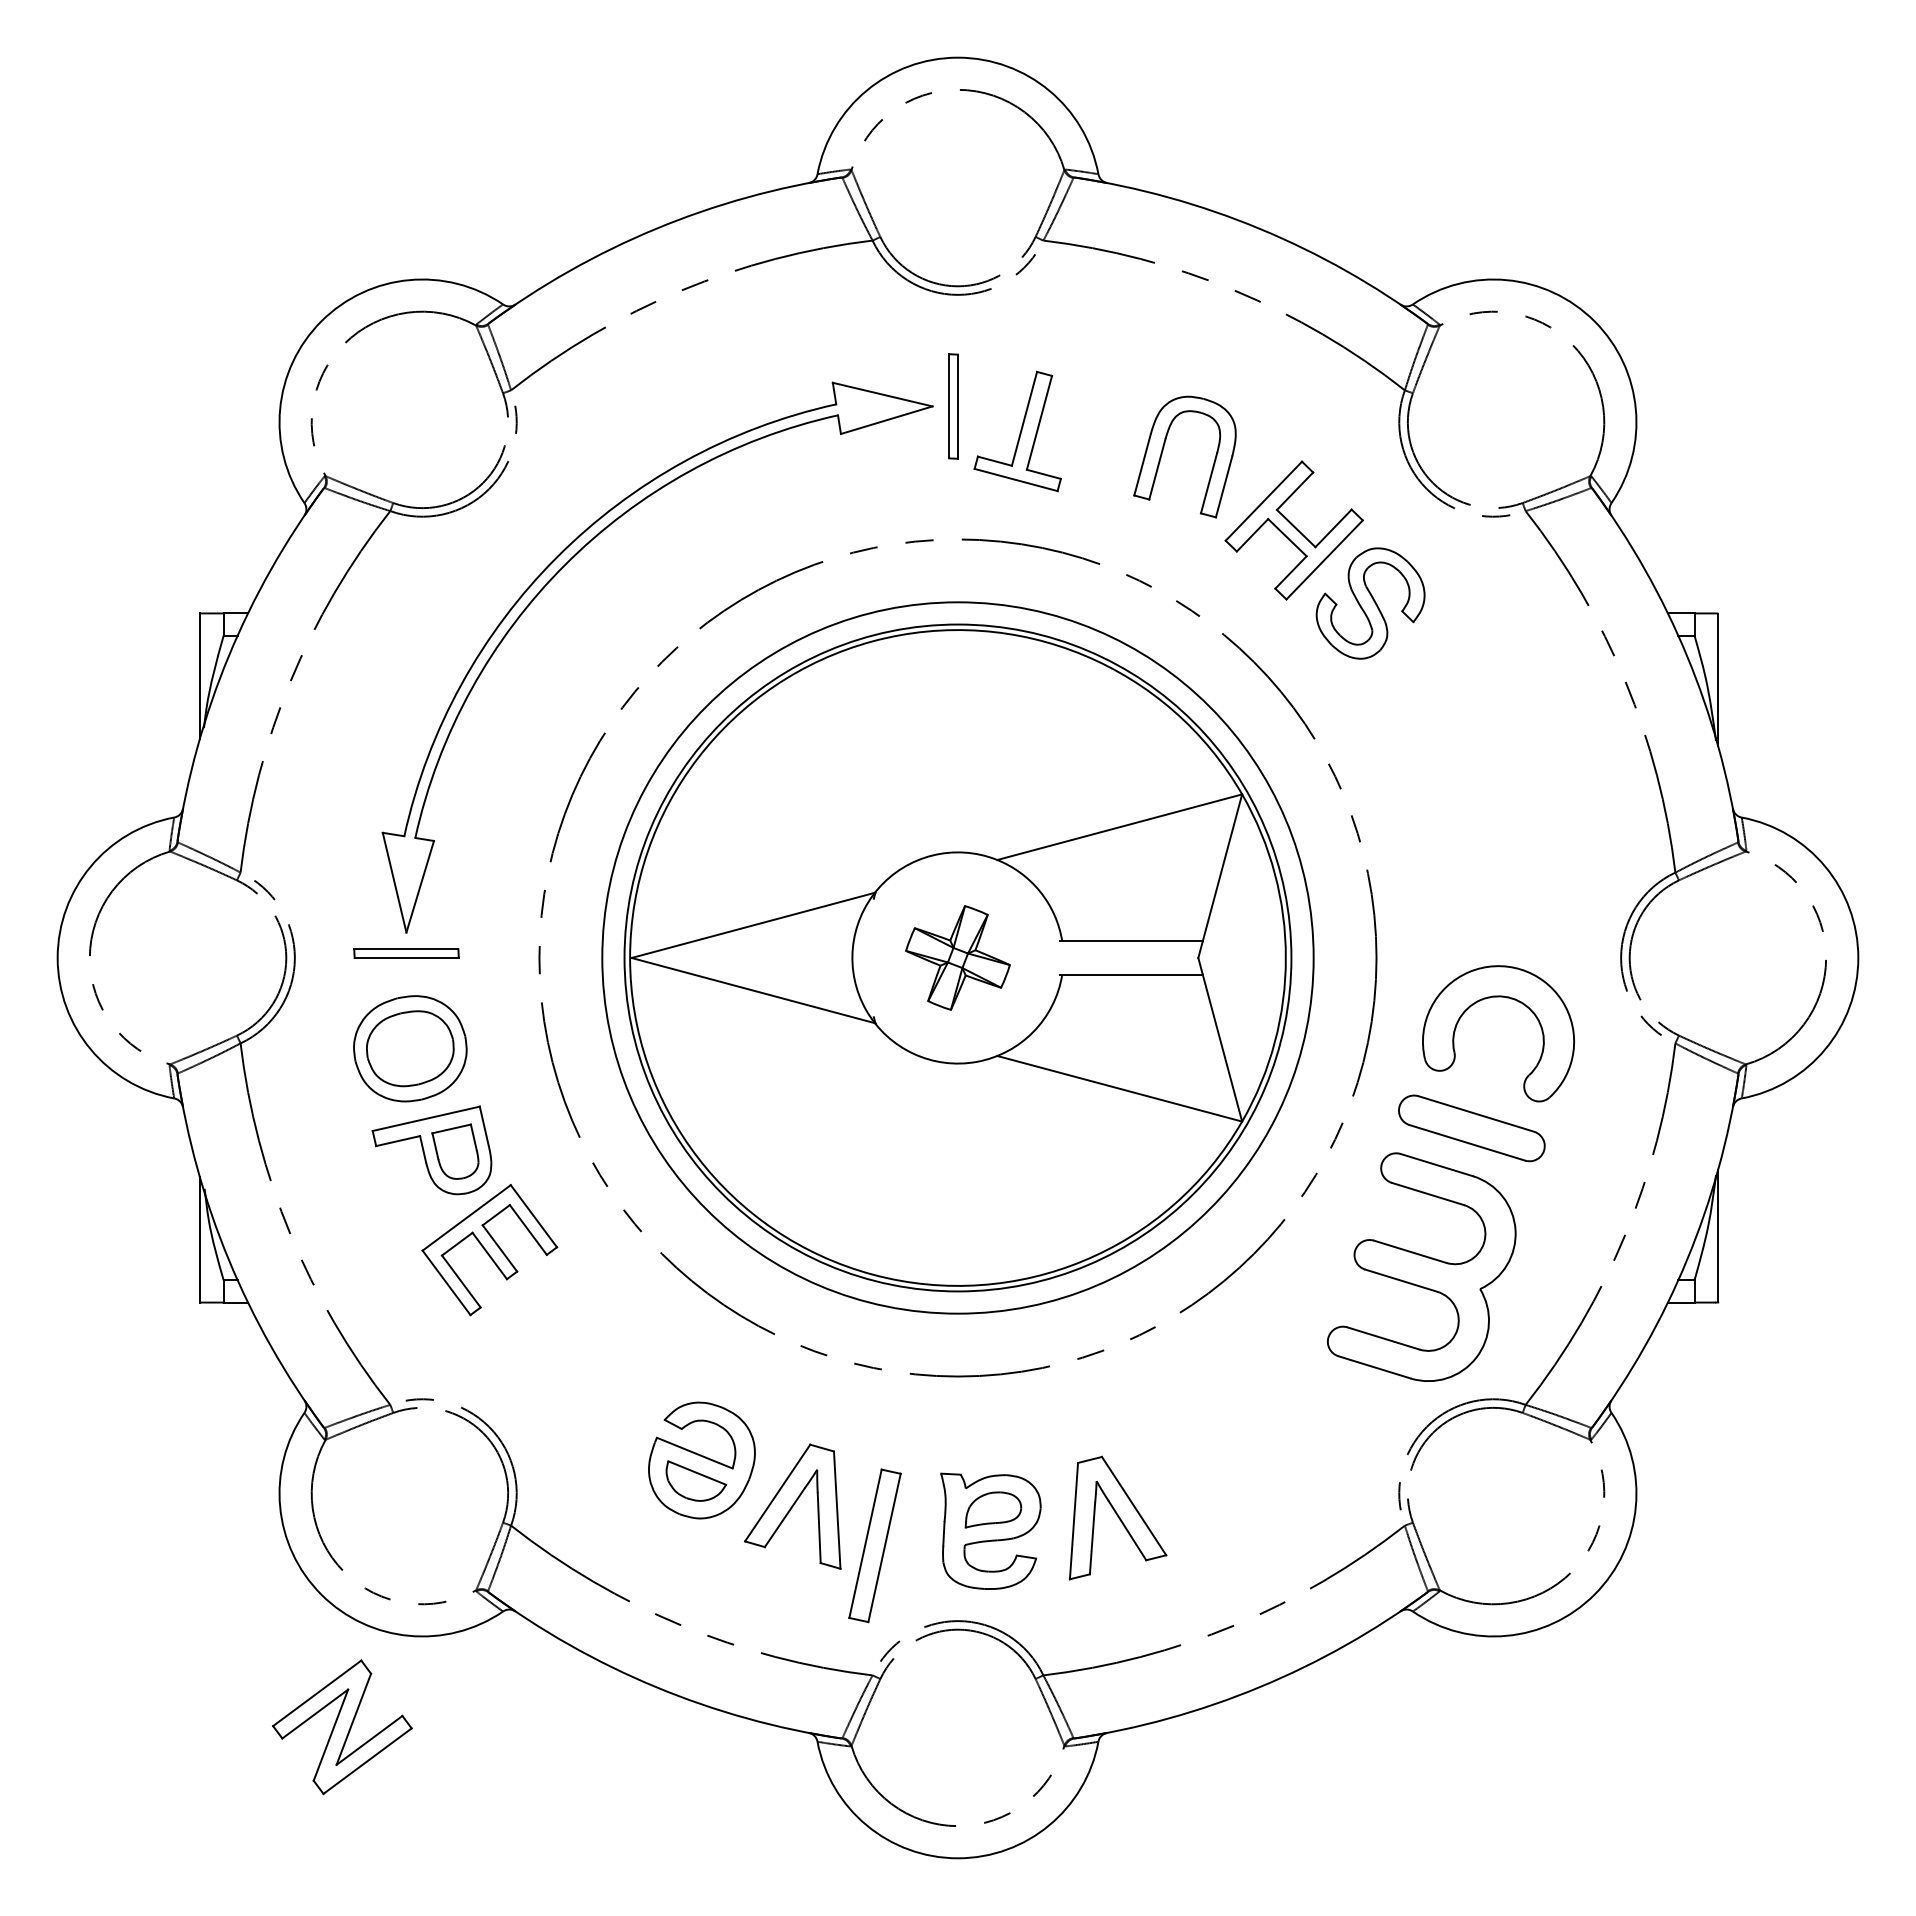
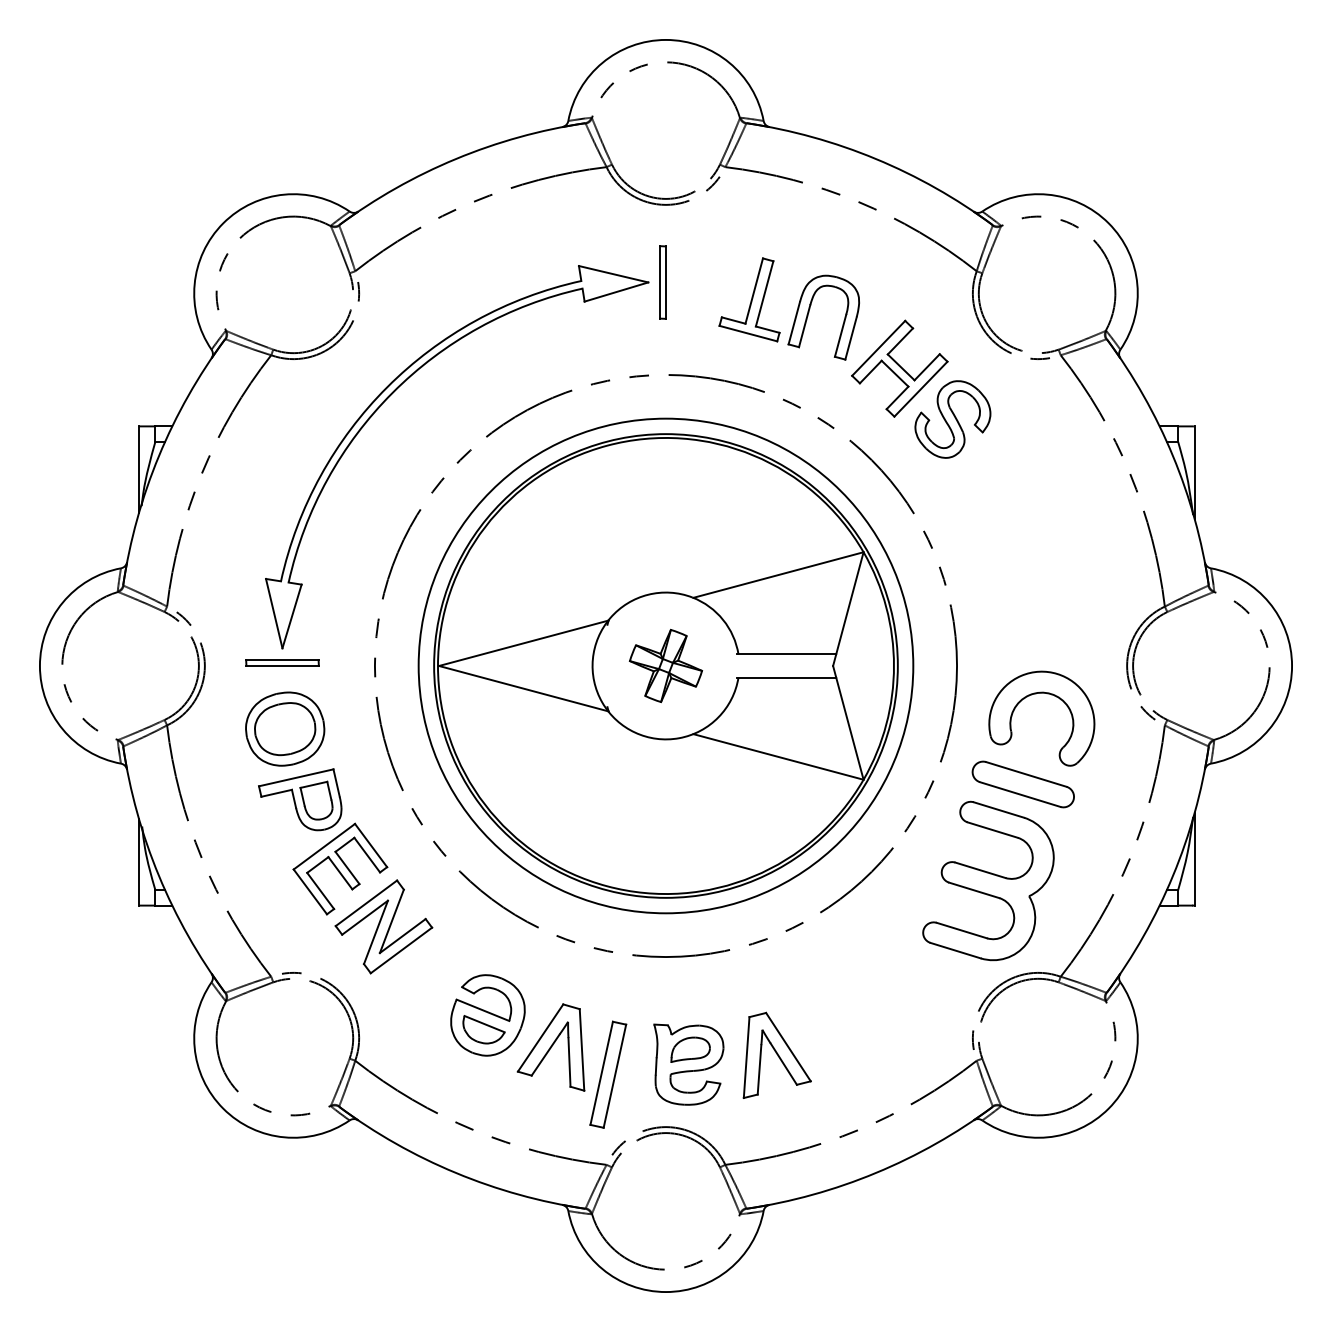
part: (1017, 430) -> (749, 299), moved
part: (341, 1726) -> (383, 926), moved

